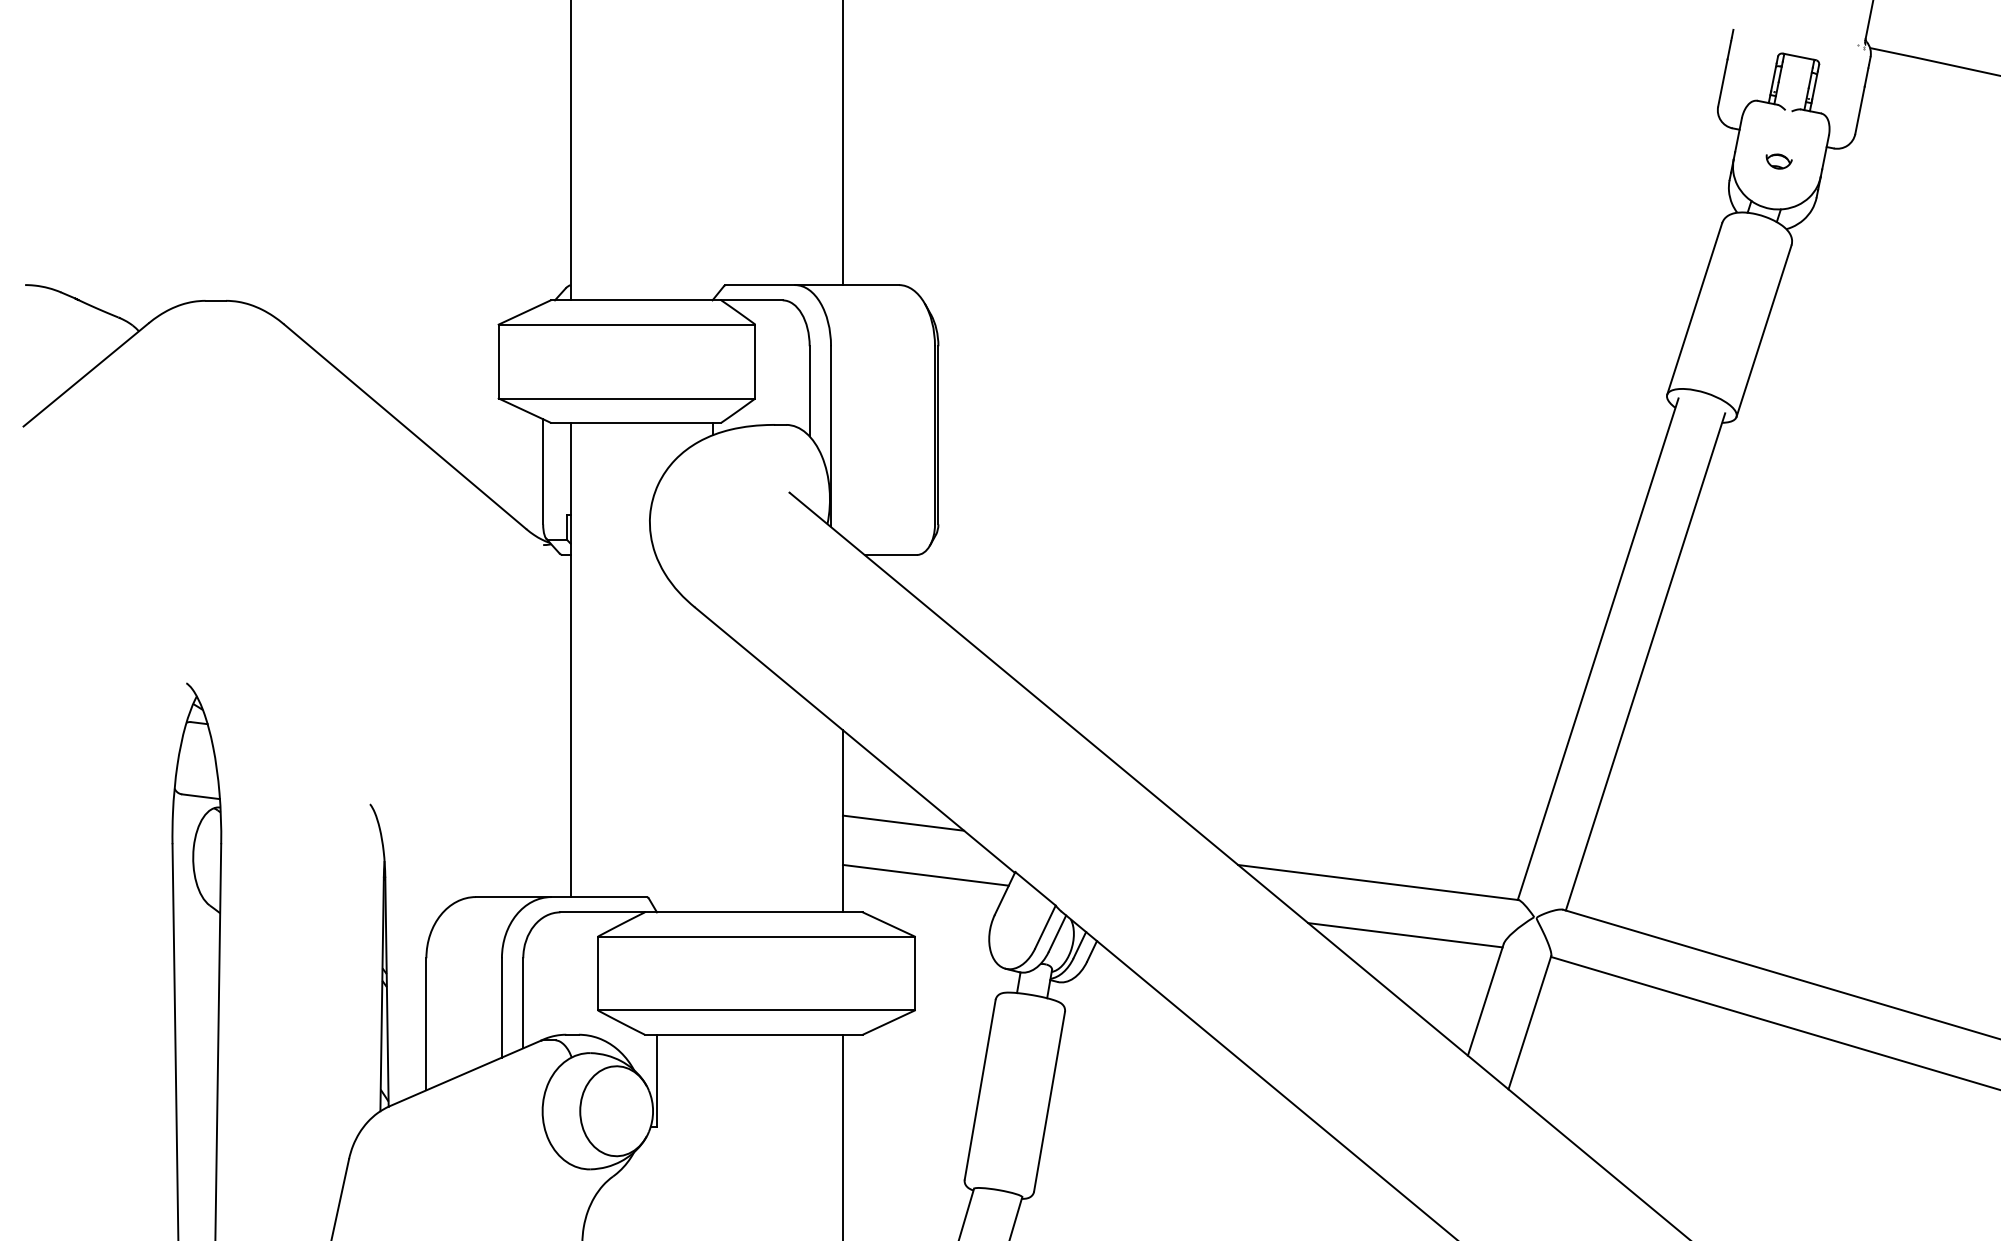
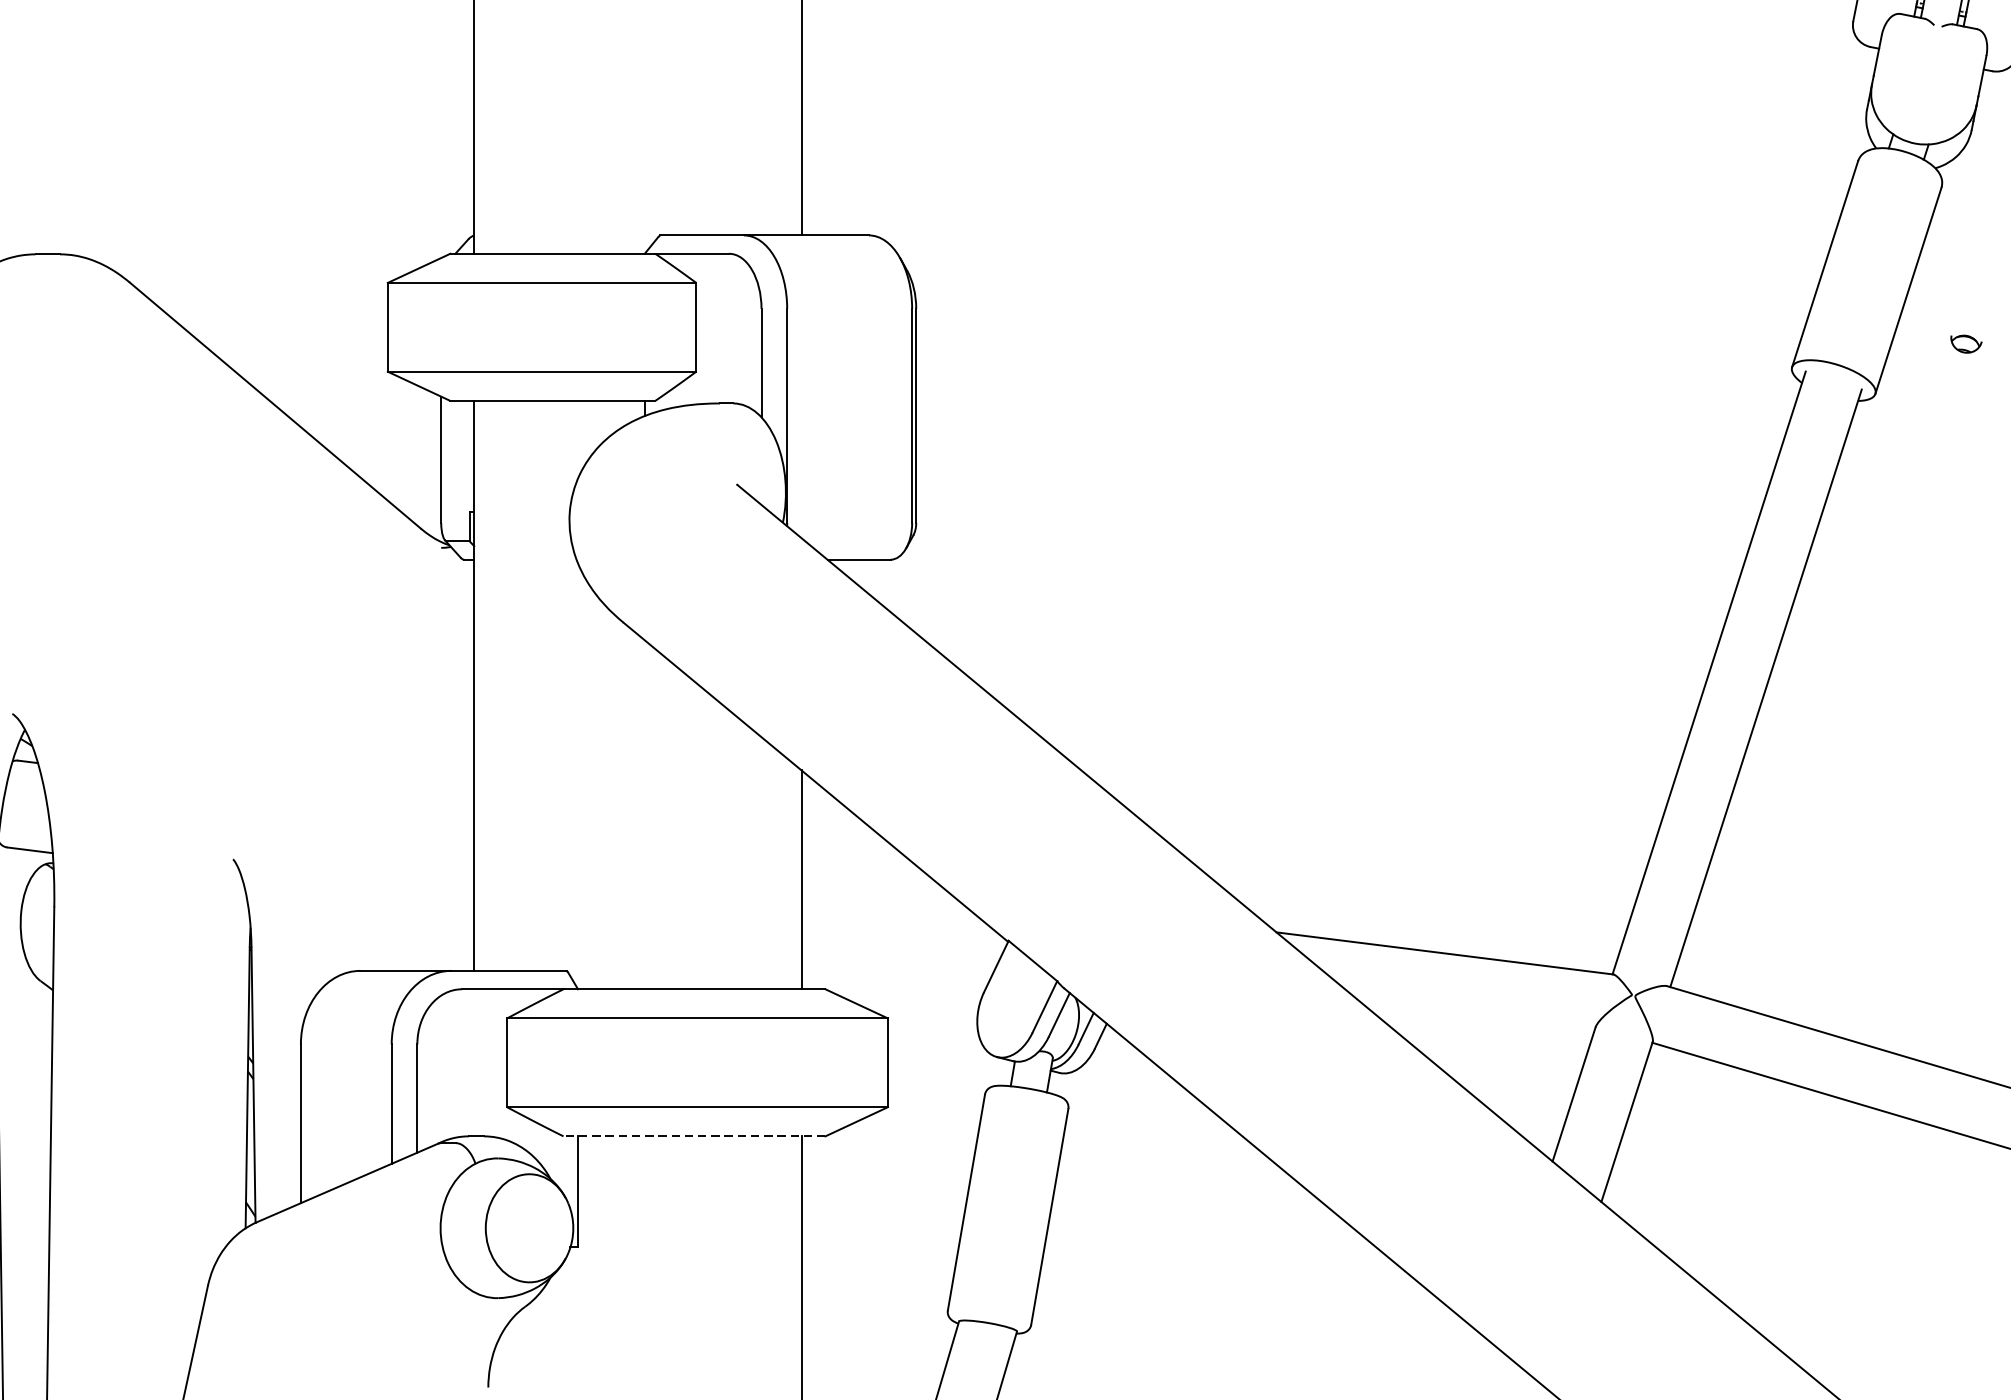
part: (1778, 161) -> (1965, 344), moved
line: (903, 822) -> (874, 881), removed
line: (925, 874) -> (900, 943), removed
line: (1405, 935) -> (1477, 1017), removed
line: (753, 1034) -> (694, 1136), solid -> dashed

